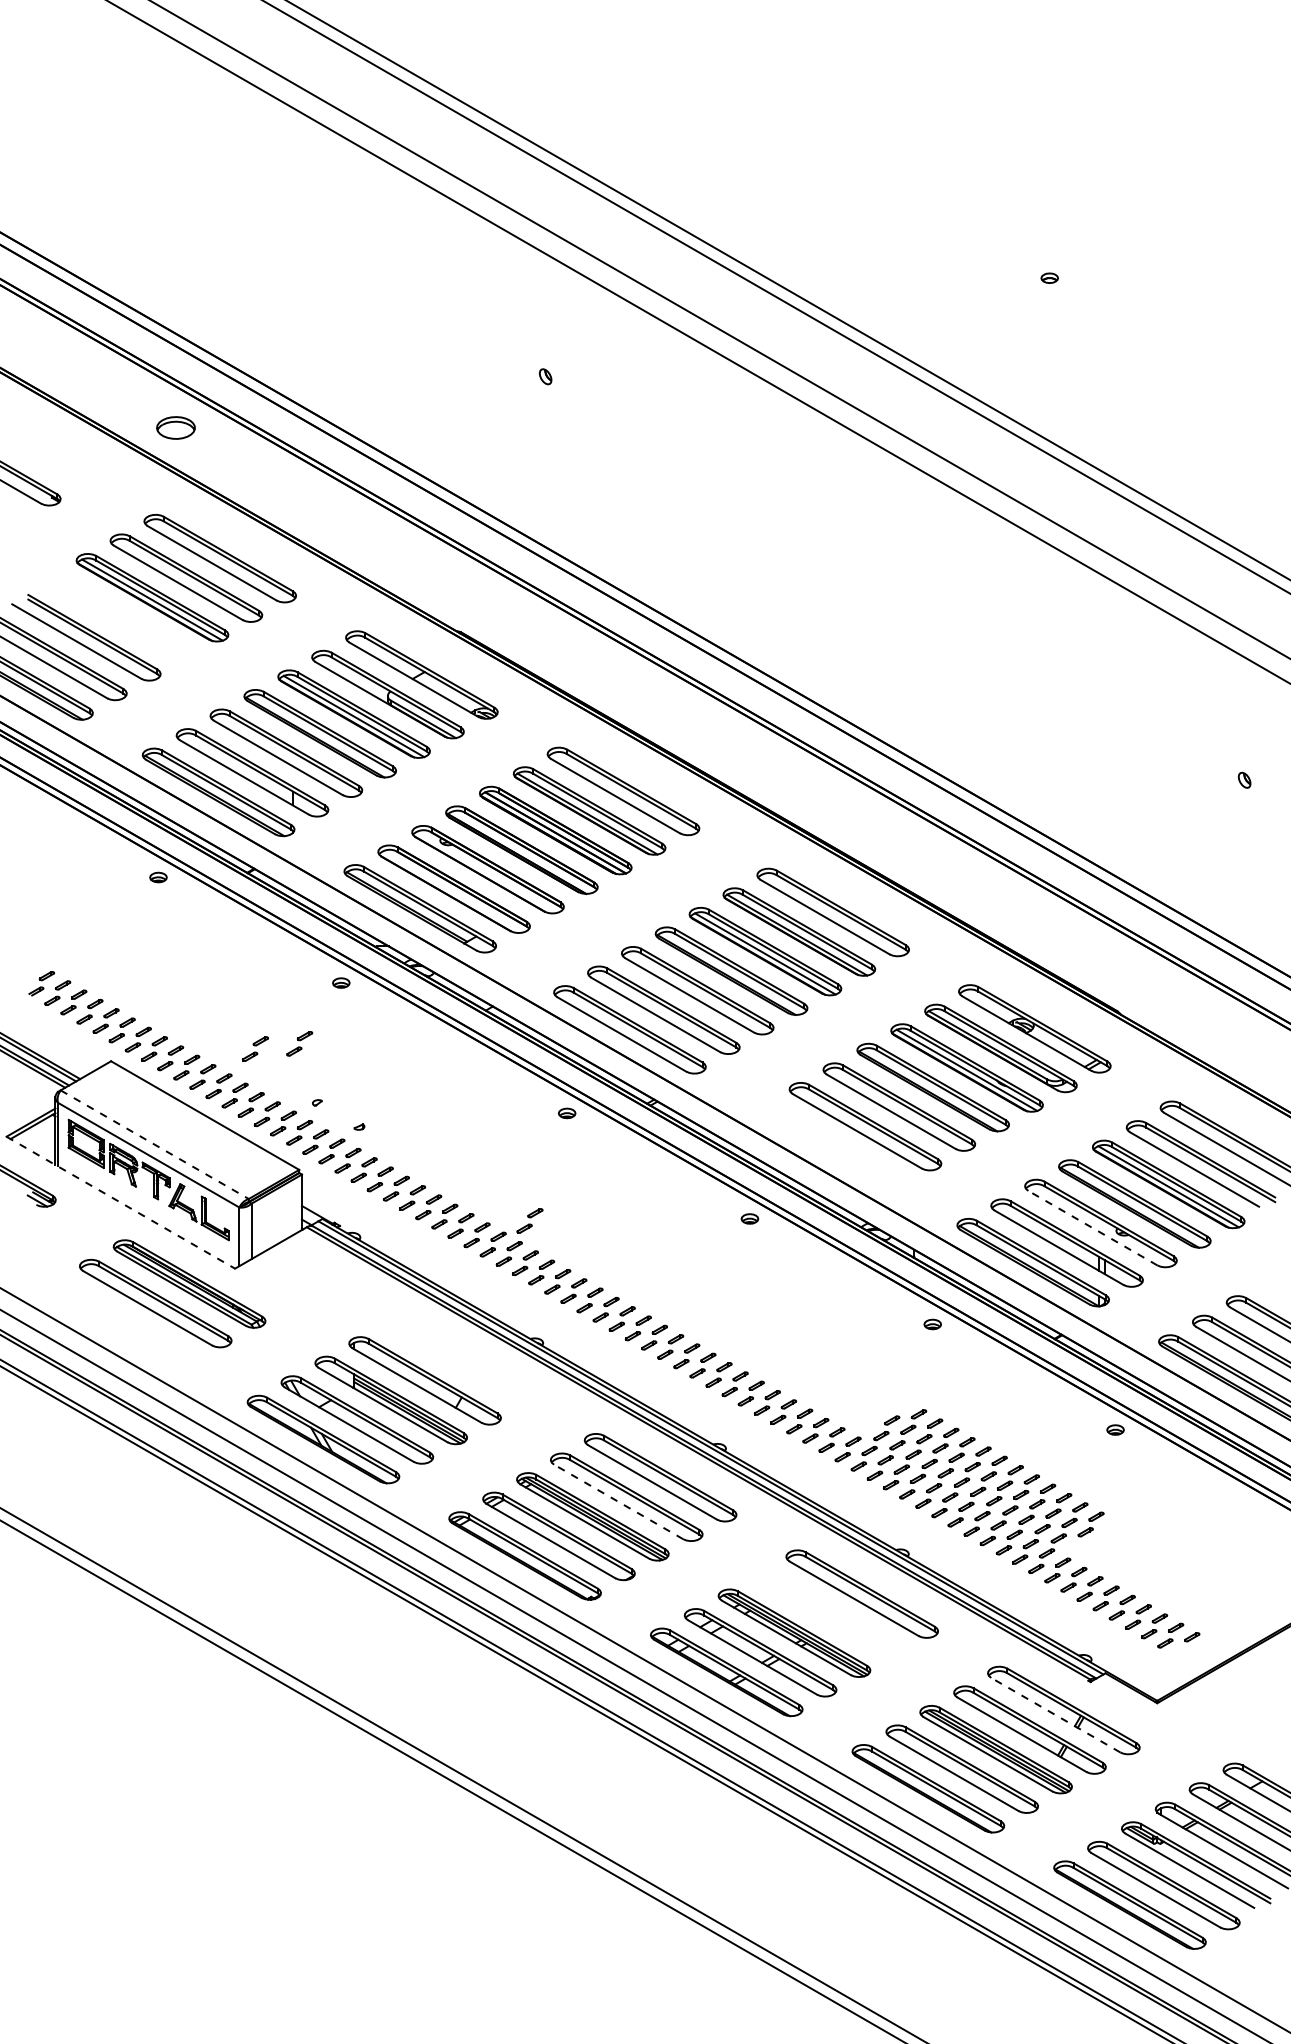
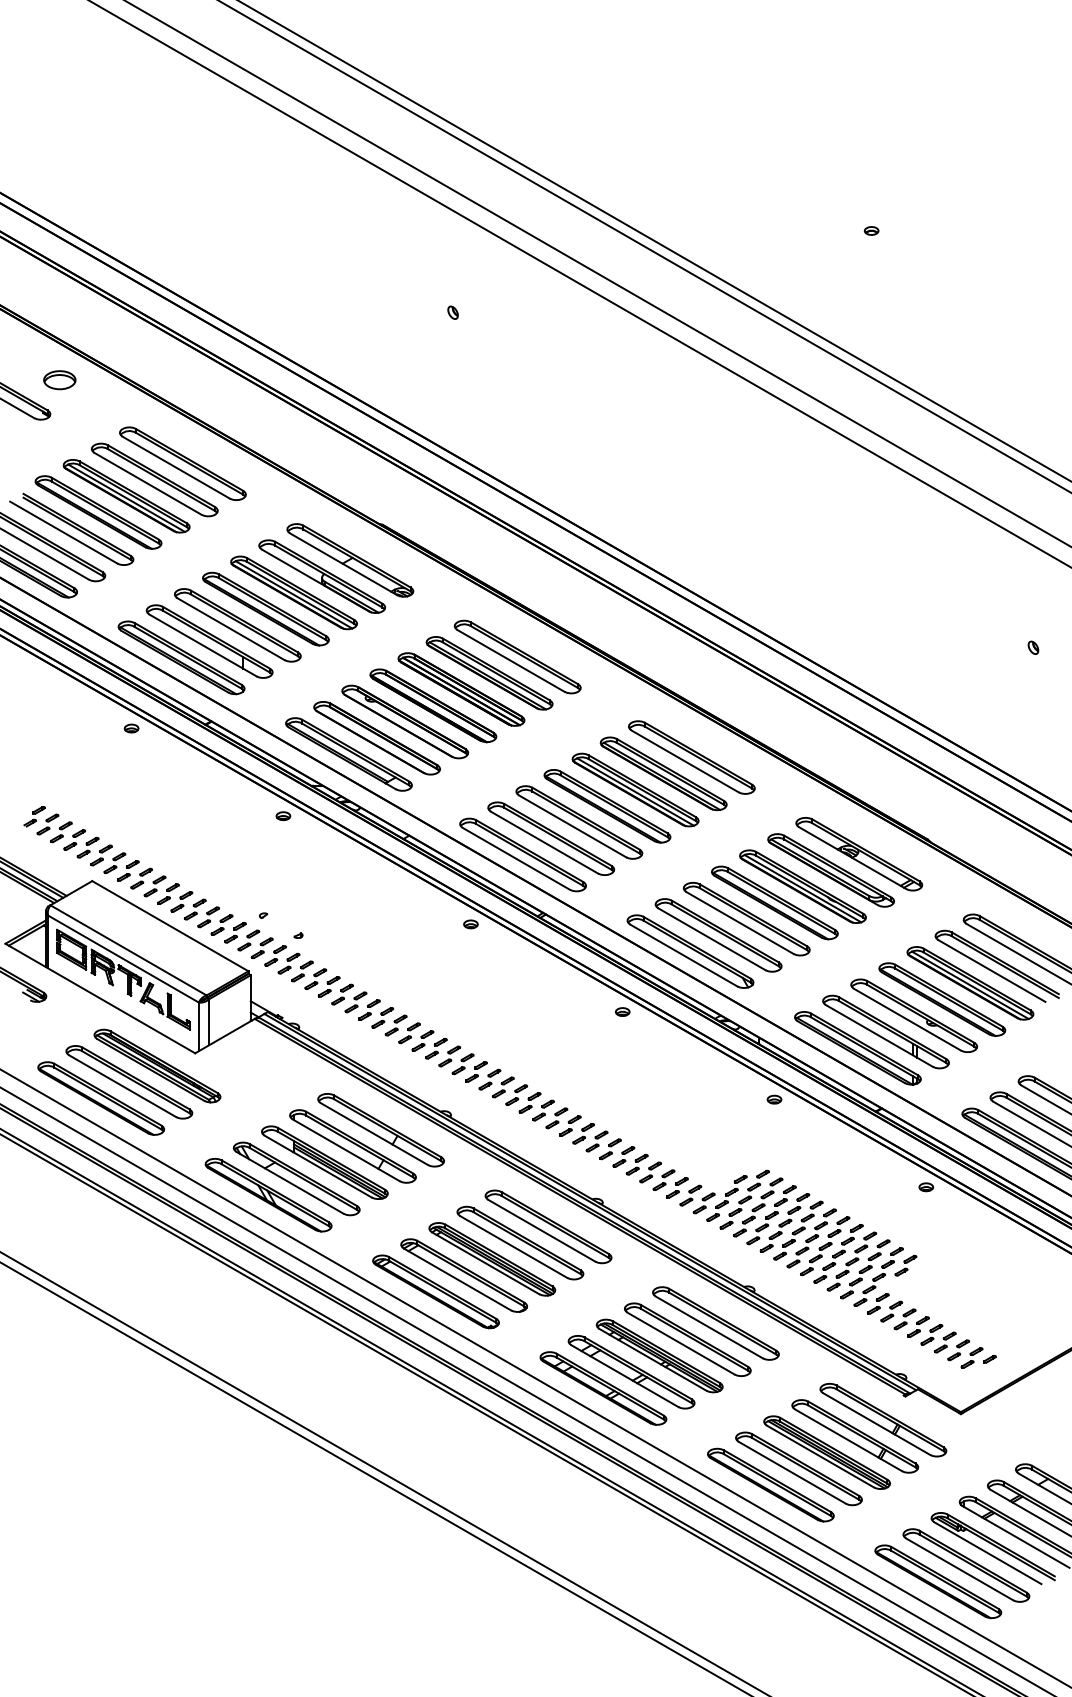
part: (175, 427) -> (59, 379), moved
part: (118, 617) -> (98, 512), added
part: (299, 1043) -> (248, 866), removed
part: (255, 1048) -> (212, 870), removed
line: (154, 1144) -> (128, 950), dashed -> solid
part: (831, 1145) -> (690, 951), added
line: (120, 1202) -> (100, 998), dashed -> solid
part: (529, 1220) -> (439, 1013), removed
line: (1092, 1227) -> (907, 1019), dashed -> solid
part: (121, 1322) -> (100, 1098), added
part: (458, 1360) -> (380, 1129), added
line: (618, 1501) -> (513, 1246), dashed -> solid
part: (828, 1613) -> (687, 1339), added
line: (1055, 1714) -> (876, 1423), dashed -> solid

